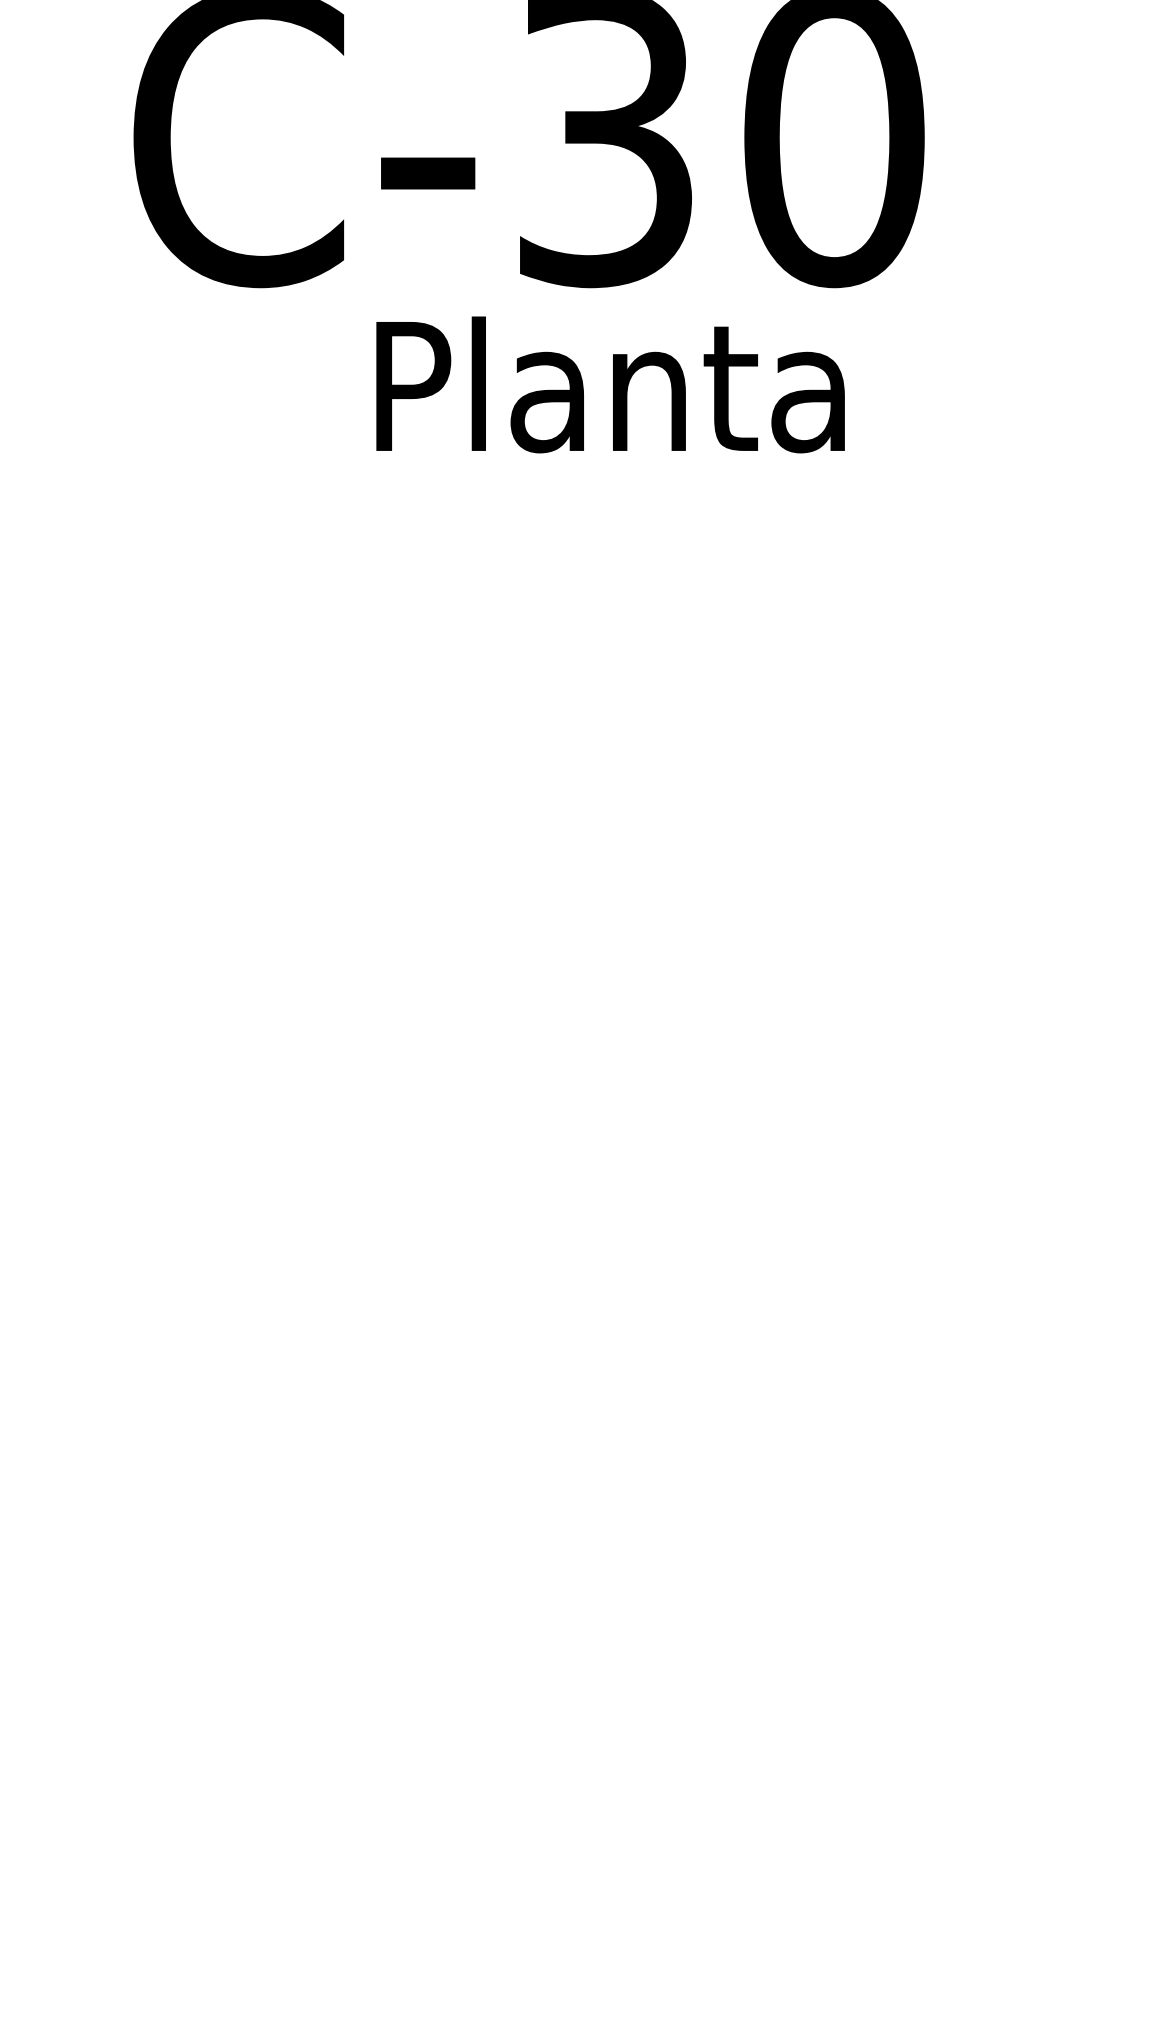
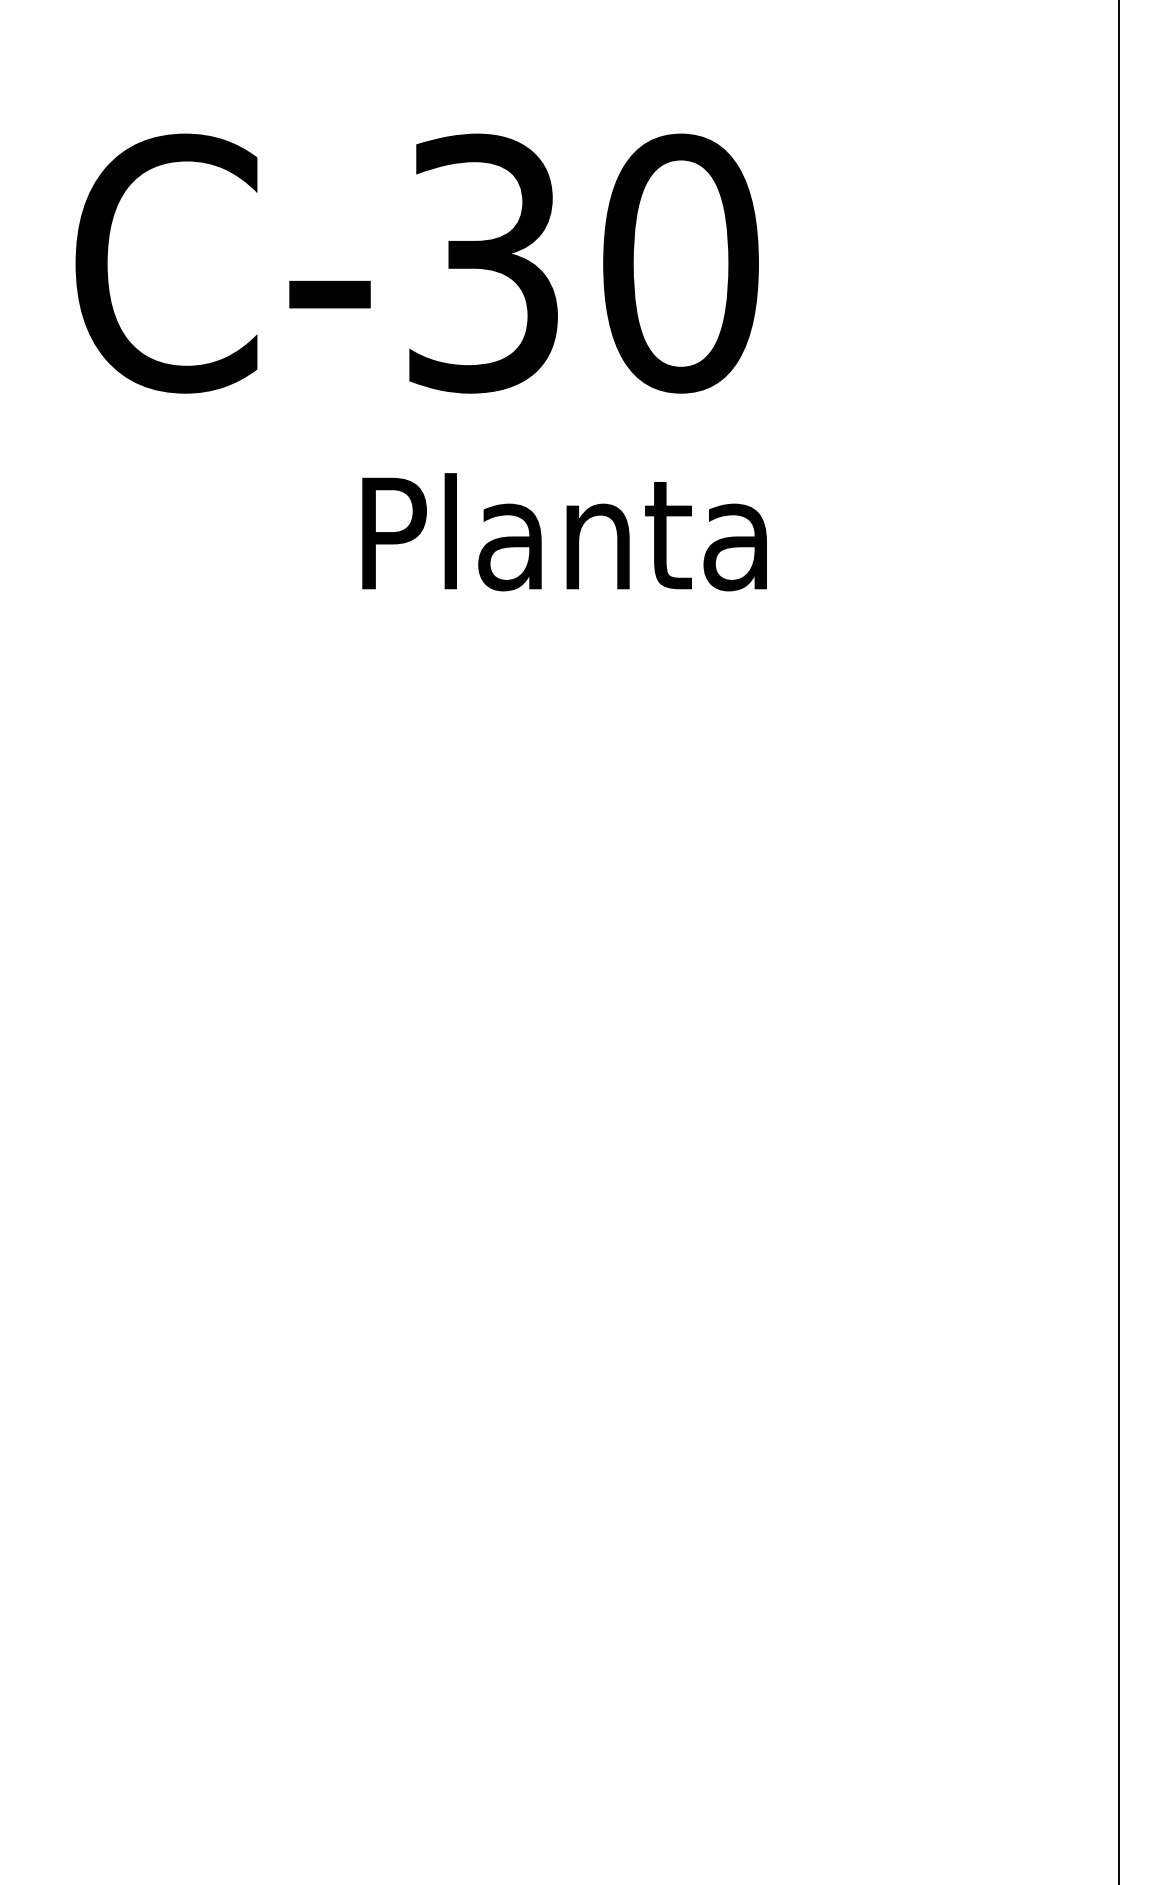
text: (610, 385) -> (564, 532), moved

